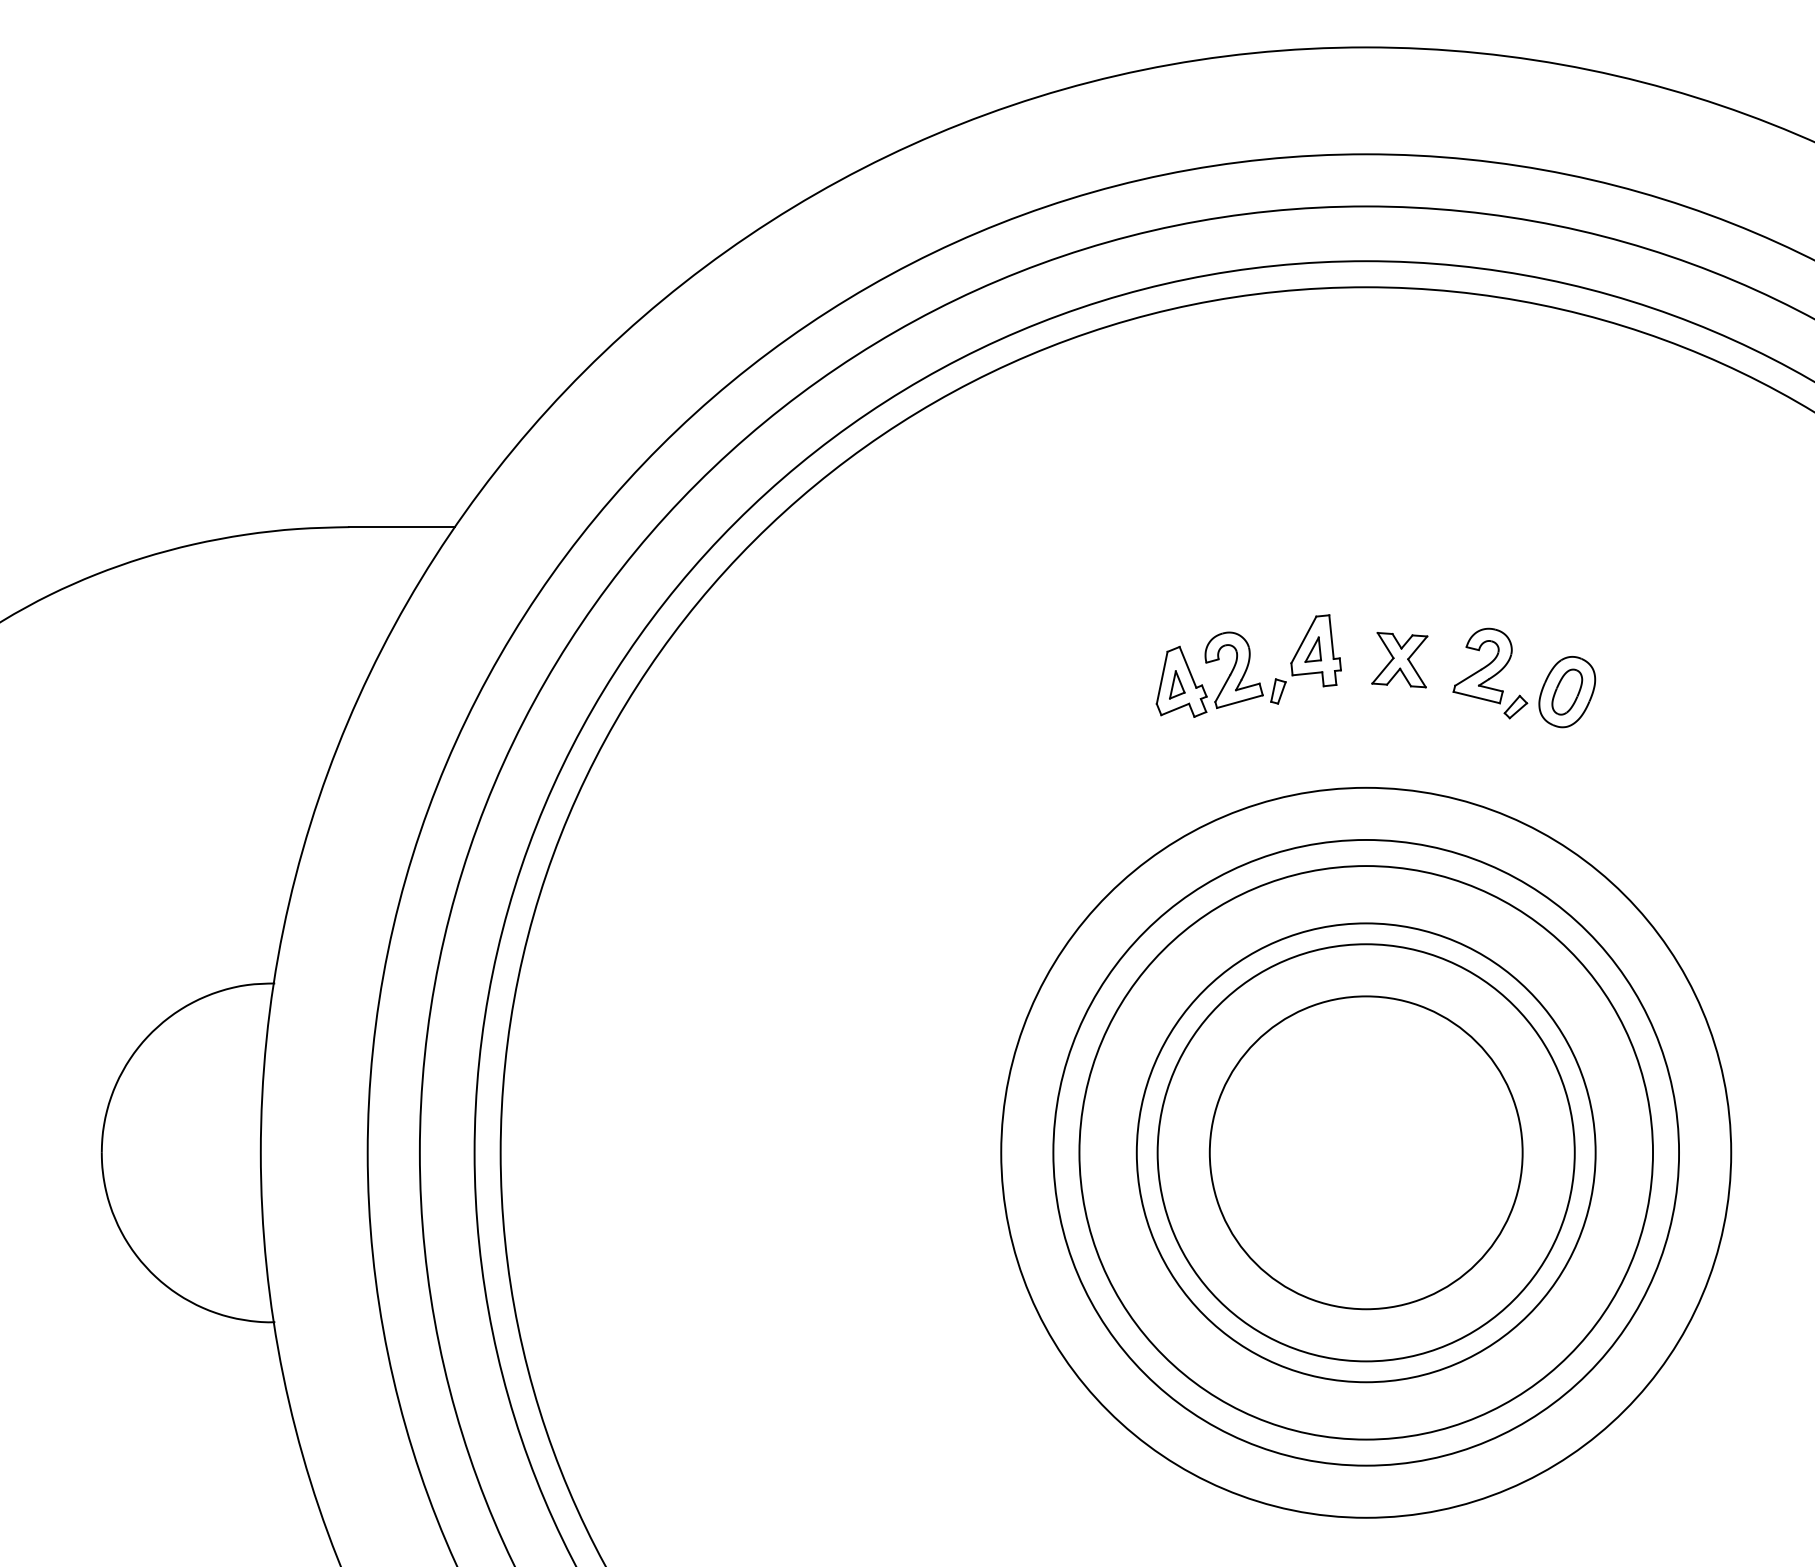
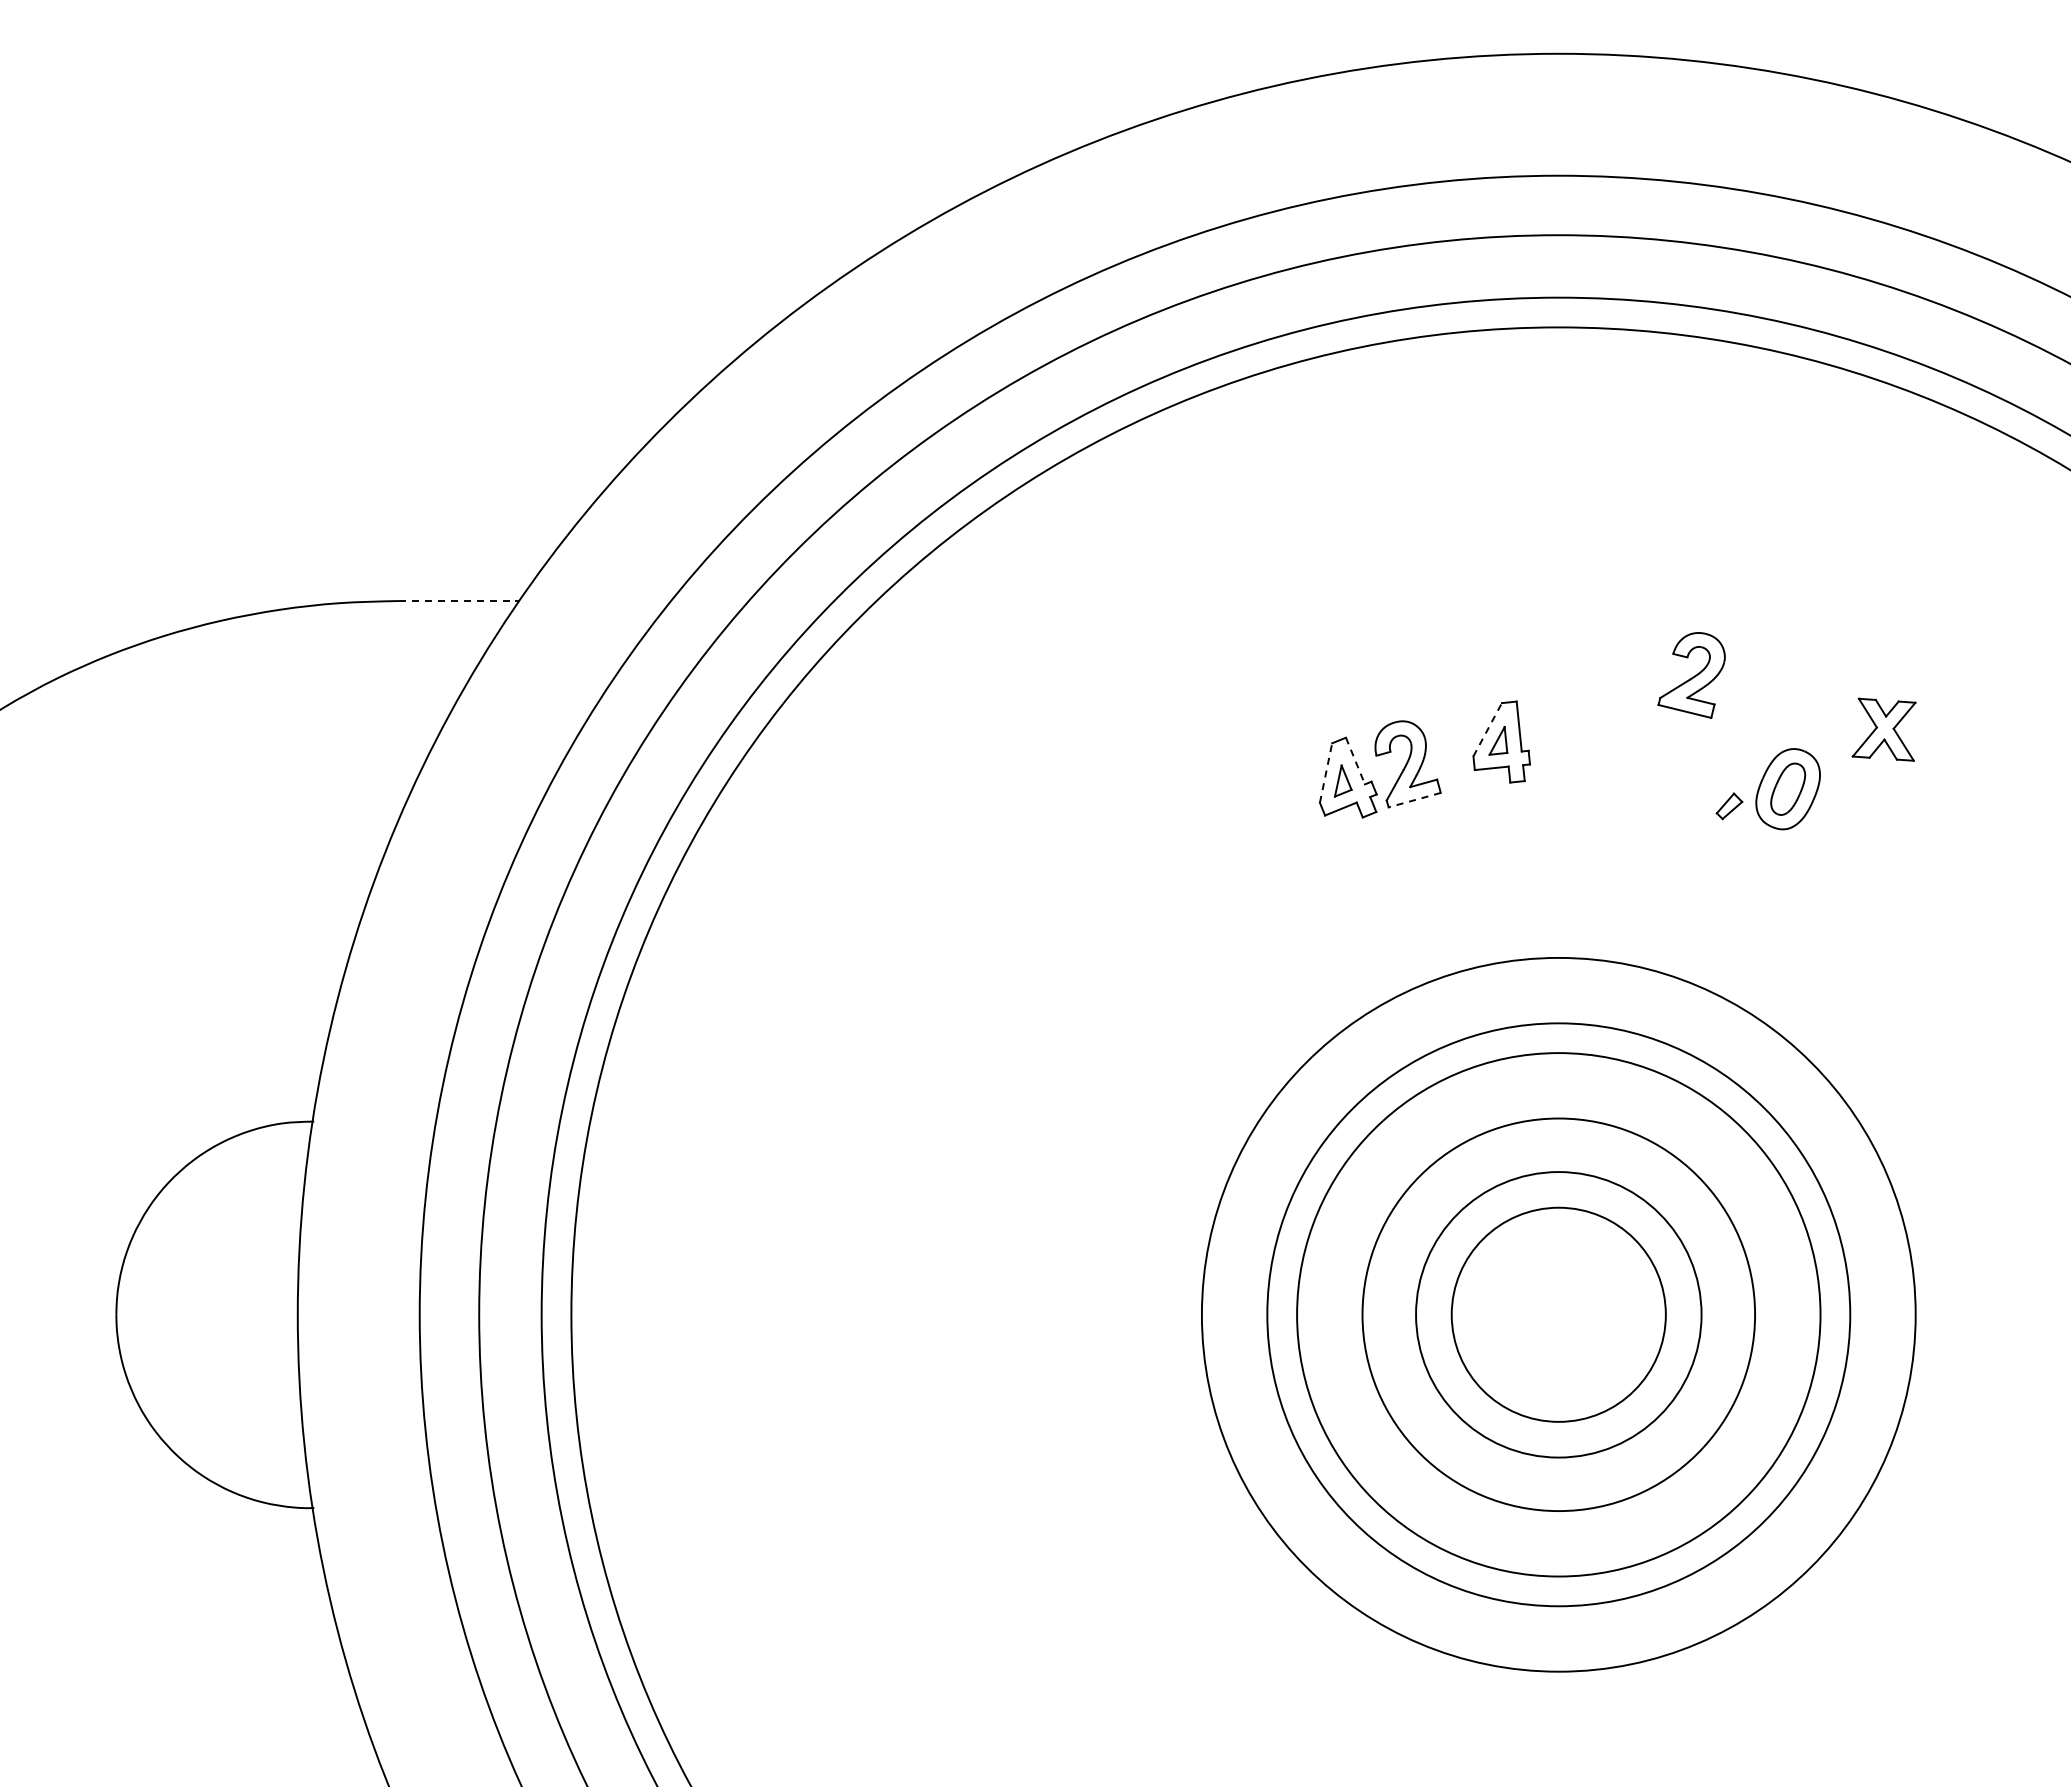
line: (402, 527) -> (459, 601), solid -> dashed
line: (1303, 639) -> (1487, 729), solid -> dashed
part: (1399, 659) -> (1883, 729), moved
part: (1482, 666) -> (1691, 675), moved
line: (1188, 667) -> (1355, 761), solid -> dashed
line: (1162, 677) -> (1326, 772), solid -> dashed
part: (1278, 691) -> (1458, 788), removed
line: (1239, 701) -> (1414, 800), solid -> dashed
circle: (1365, 1152) -> (1558, 1314), size x0.6
circle: (1365, 1152) -> (1558, 1314), size x0.6
circle: (1365, 1152) -> (1558, 1314), size x0.6
circle: (1365, 1152) -> (1558, 1314), size x0.7

